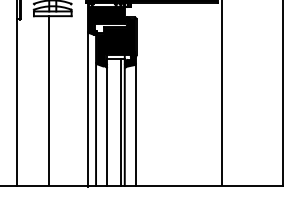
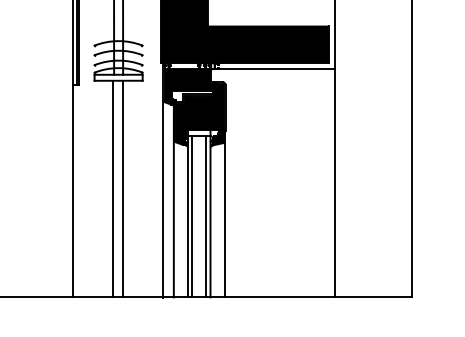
line: (174, 7) -> (274, 69), added
line: (56, 100) -> (123, 188), added
line: (110, 122) -> (192, 216), added

